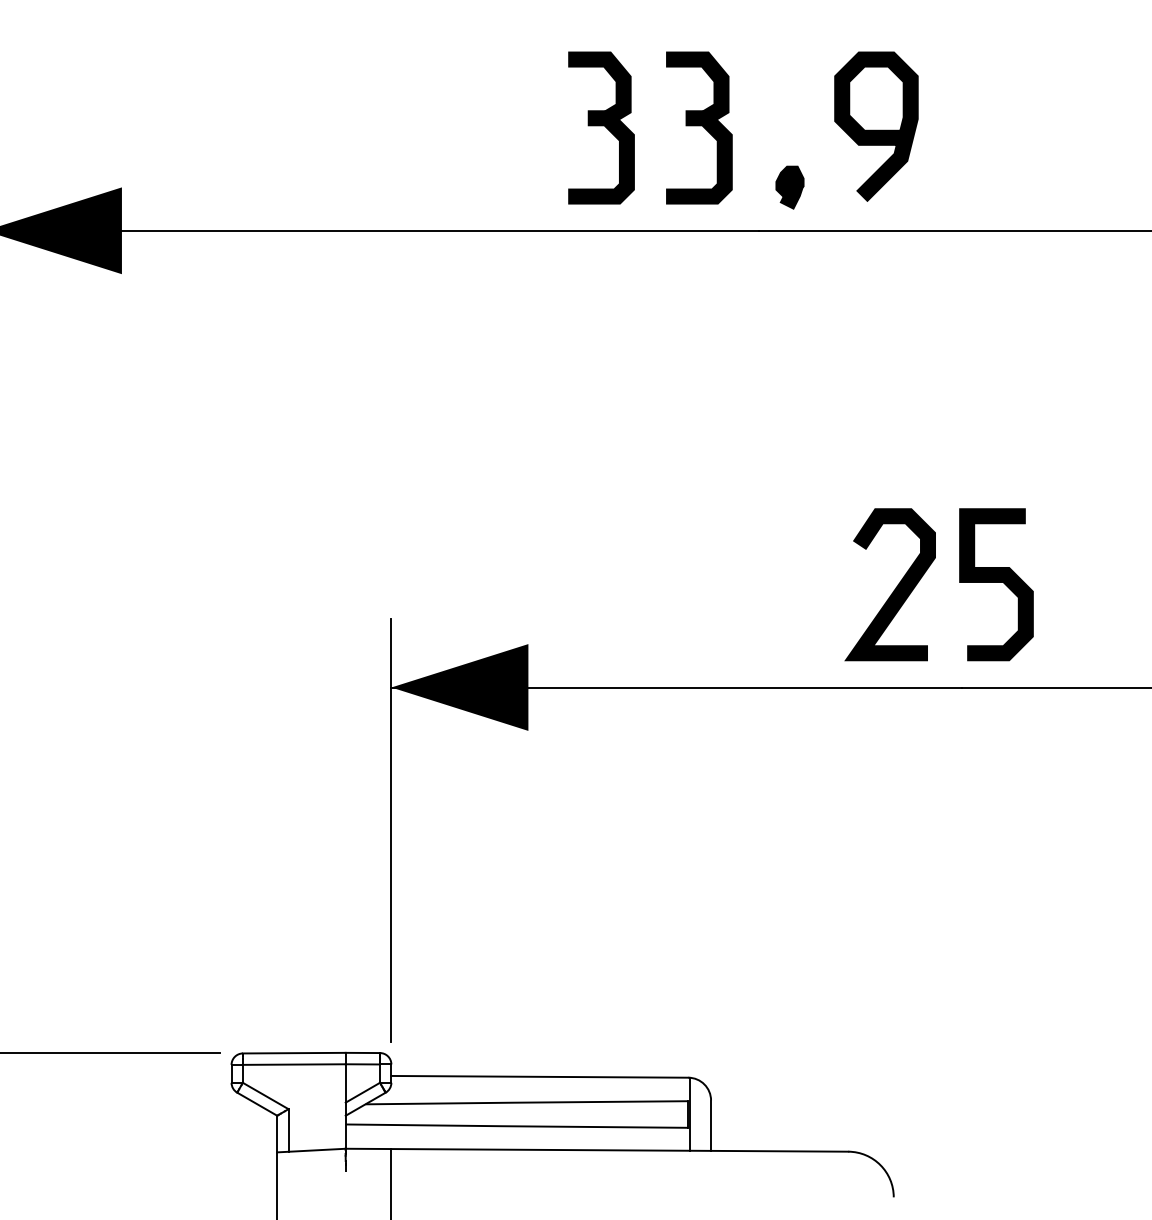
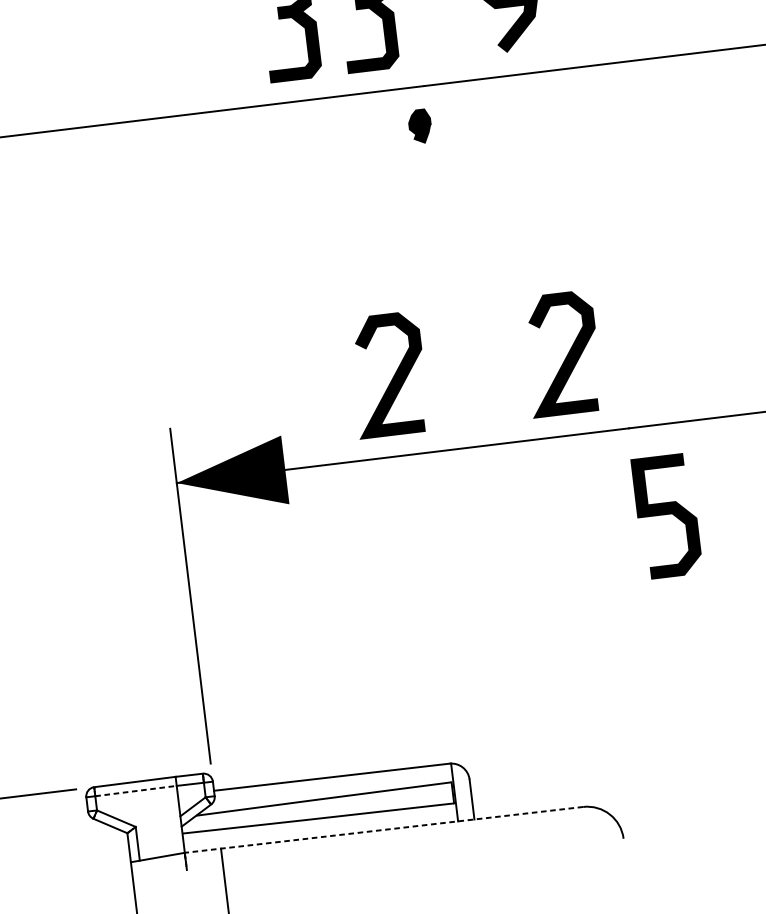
part: (789, 187) -> (419, 126), moved
curve: (996, 582) -> (666, 514), moved
curve: (676, 587) -> (393, 376), added
line: (294, 1064) -> (136, 790), solid -> dashed
line: (596, 1150) -> (383, 830), solid -> dashed

